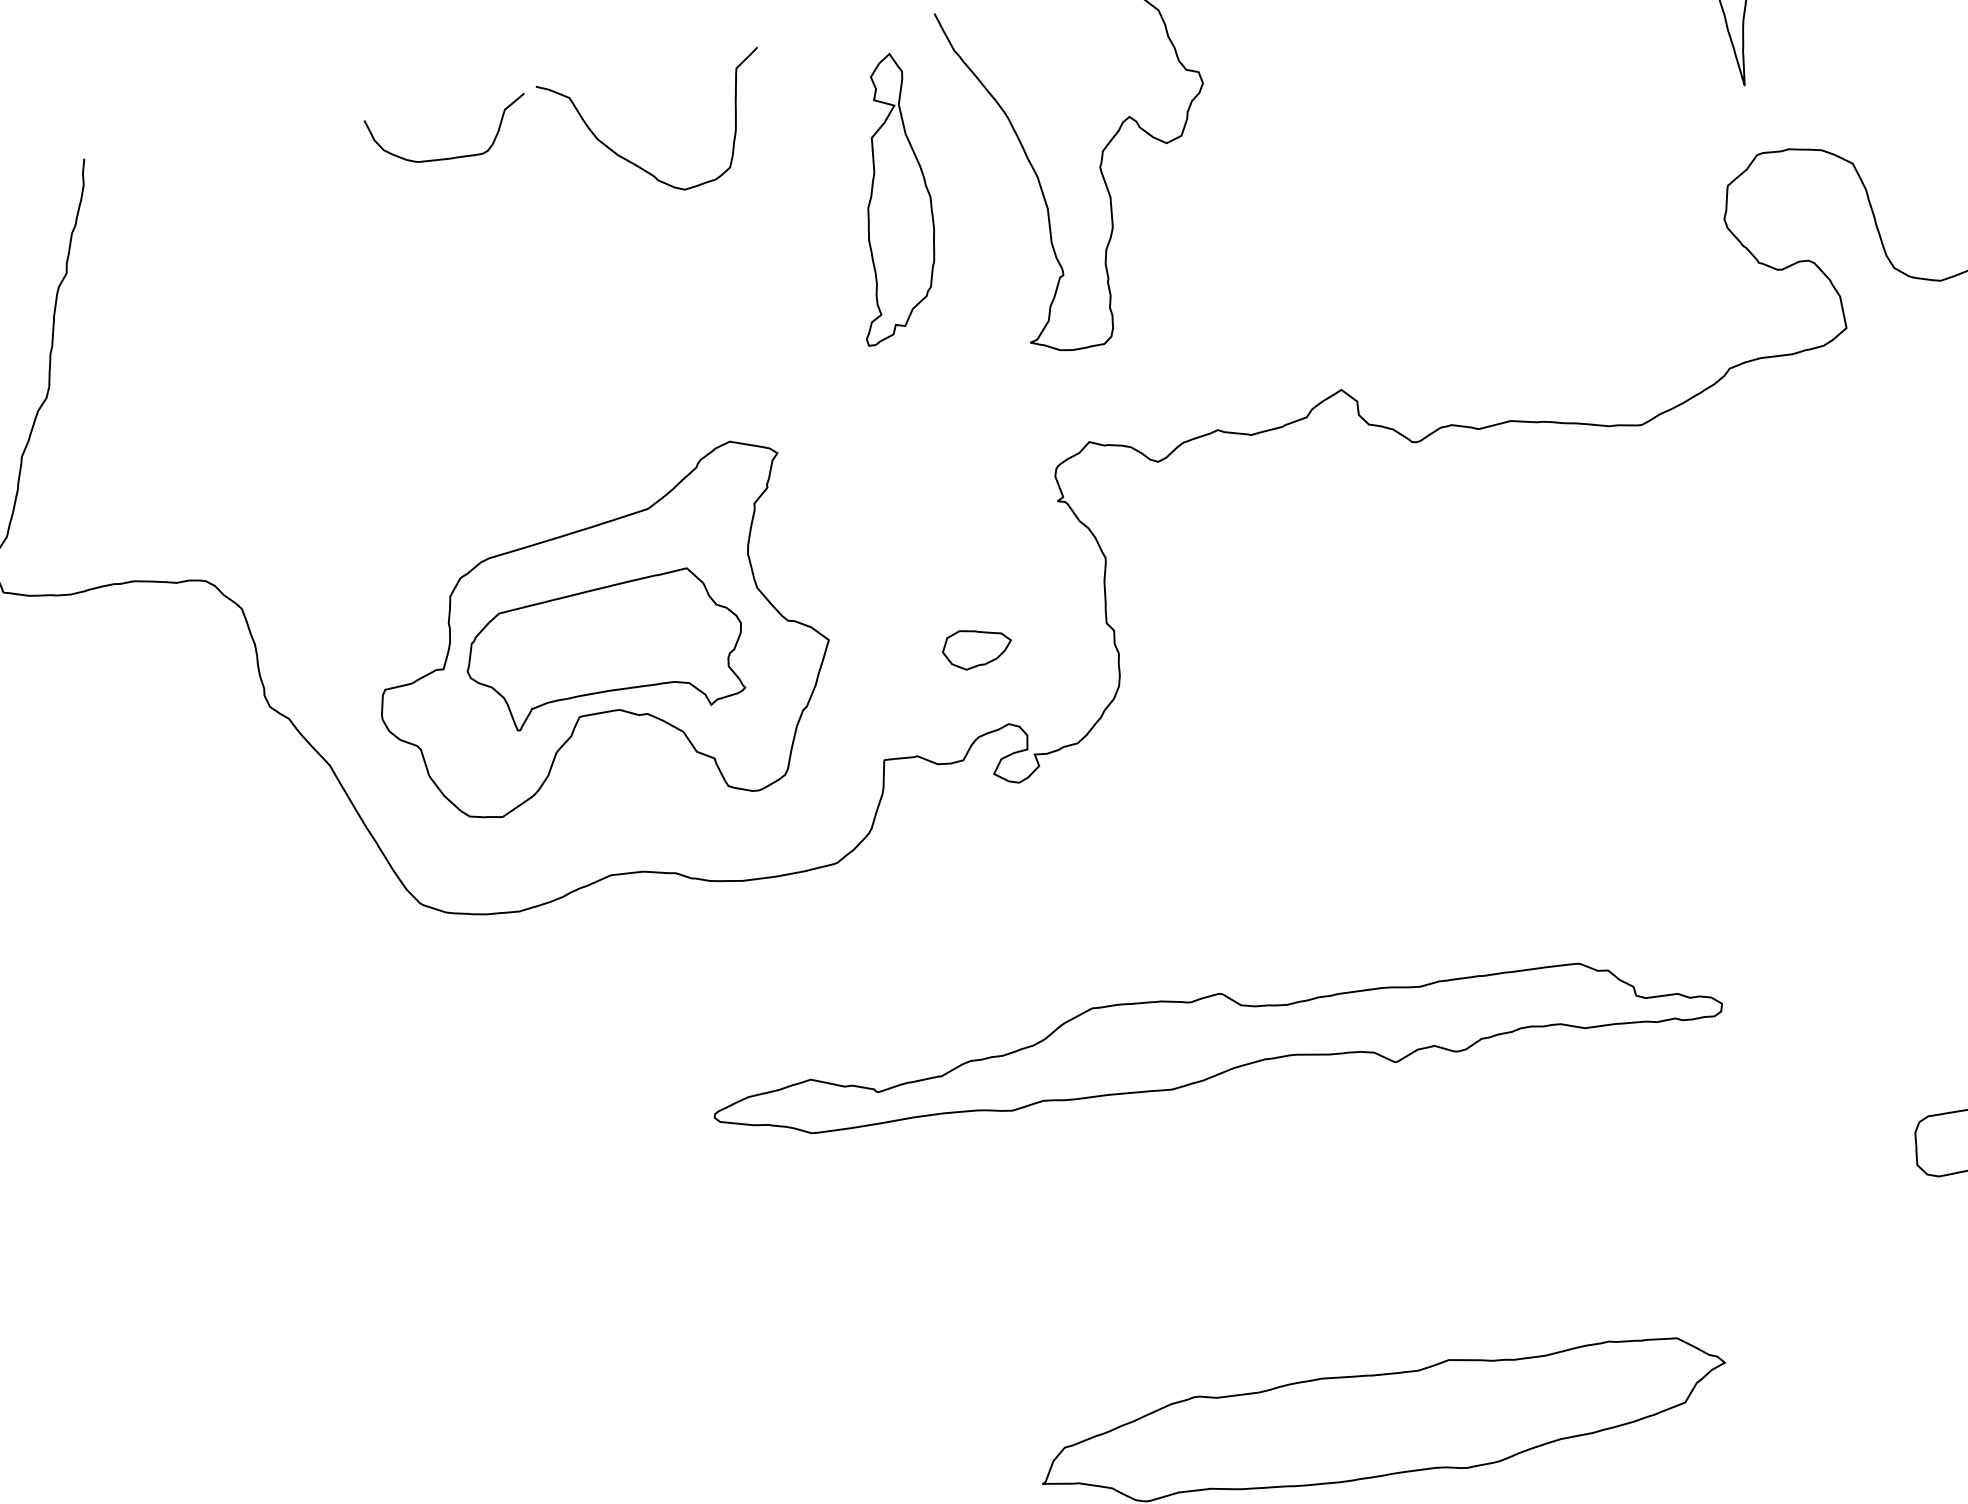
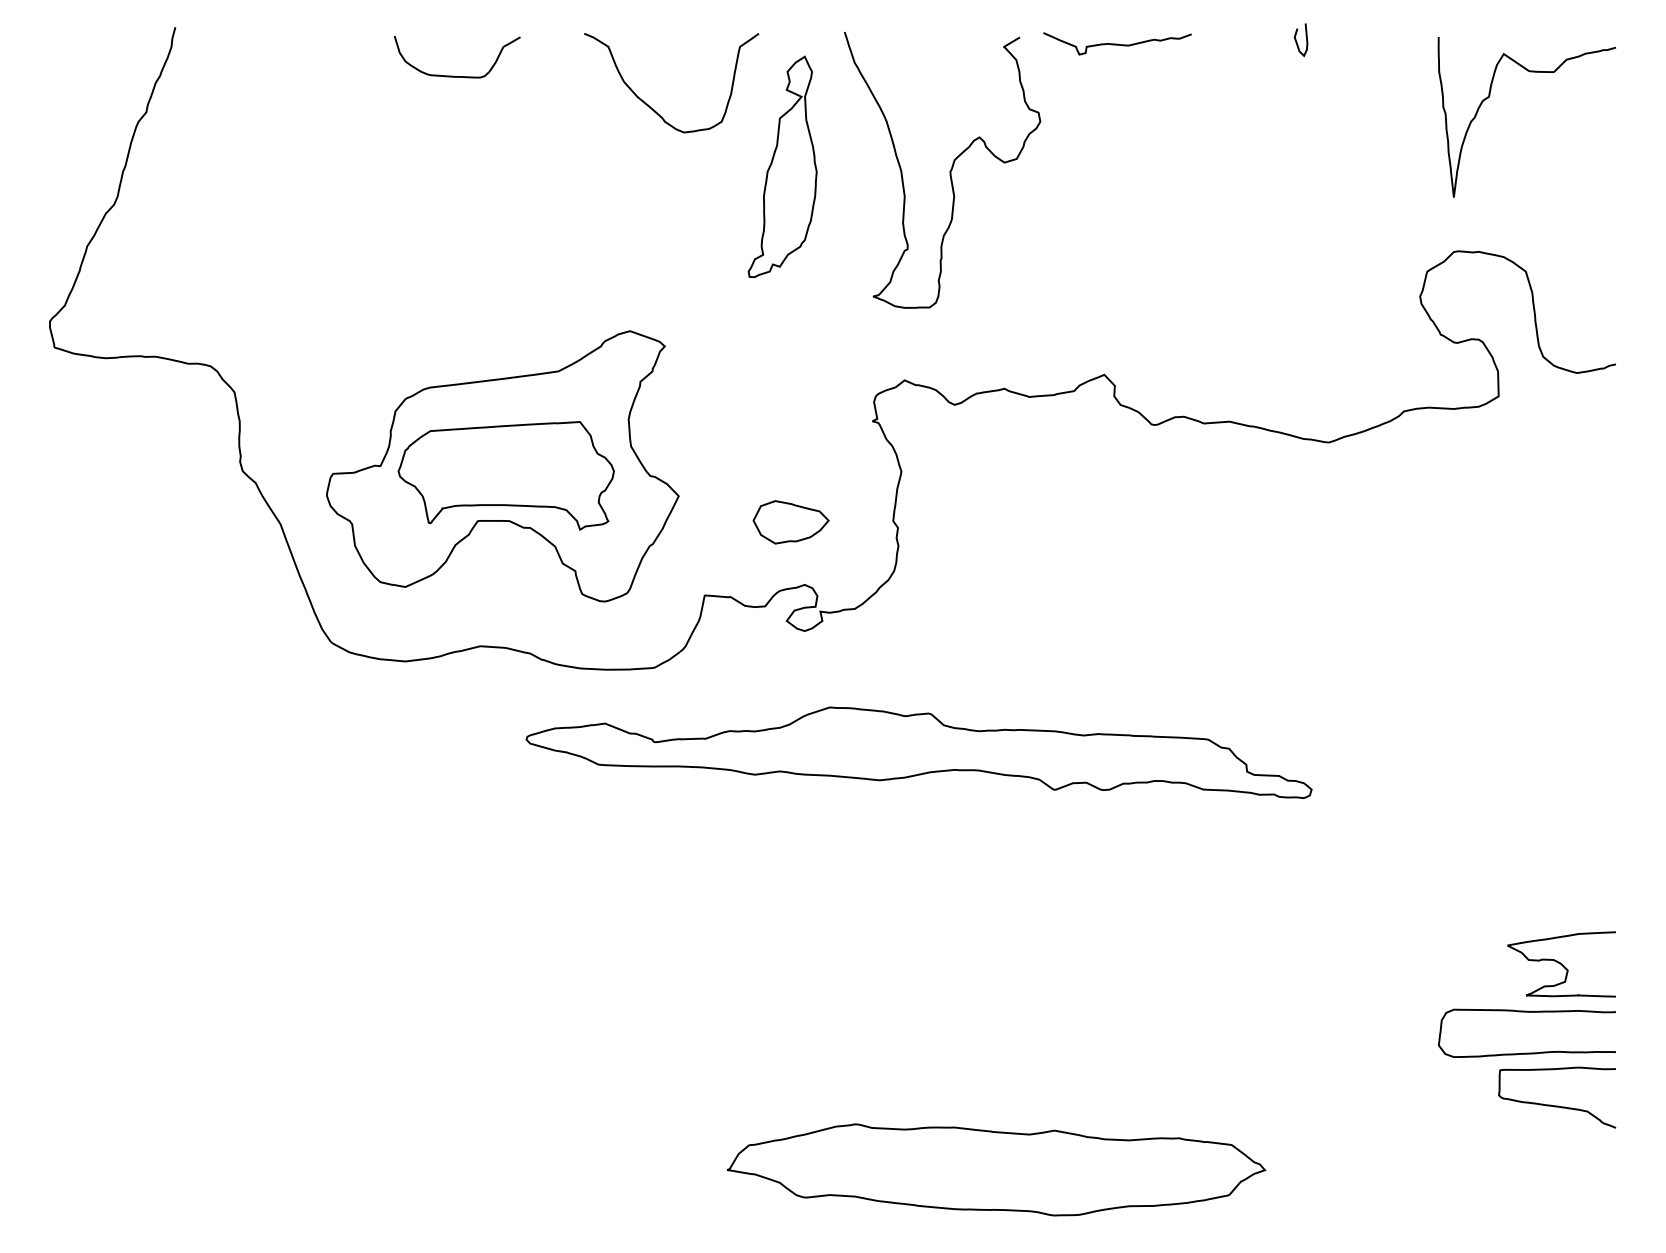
curve: (642, 167) -> (654, 109), moved
part: (976, 648) -> (790, 522), size x1.4
part: (1214, 1045) -> (918, 752), moved

